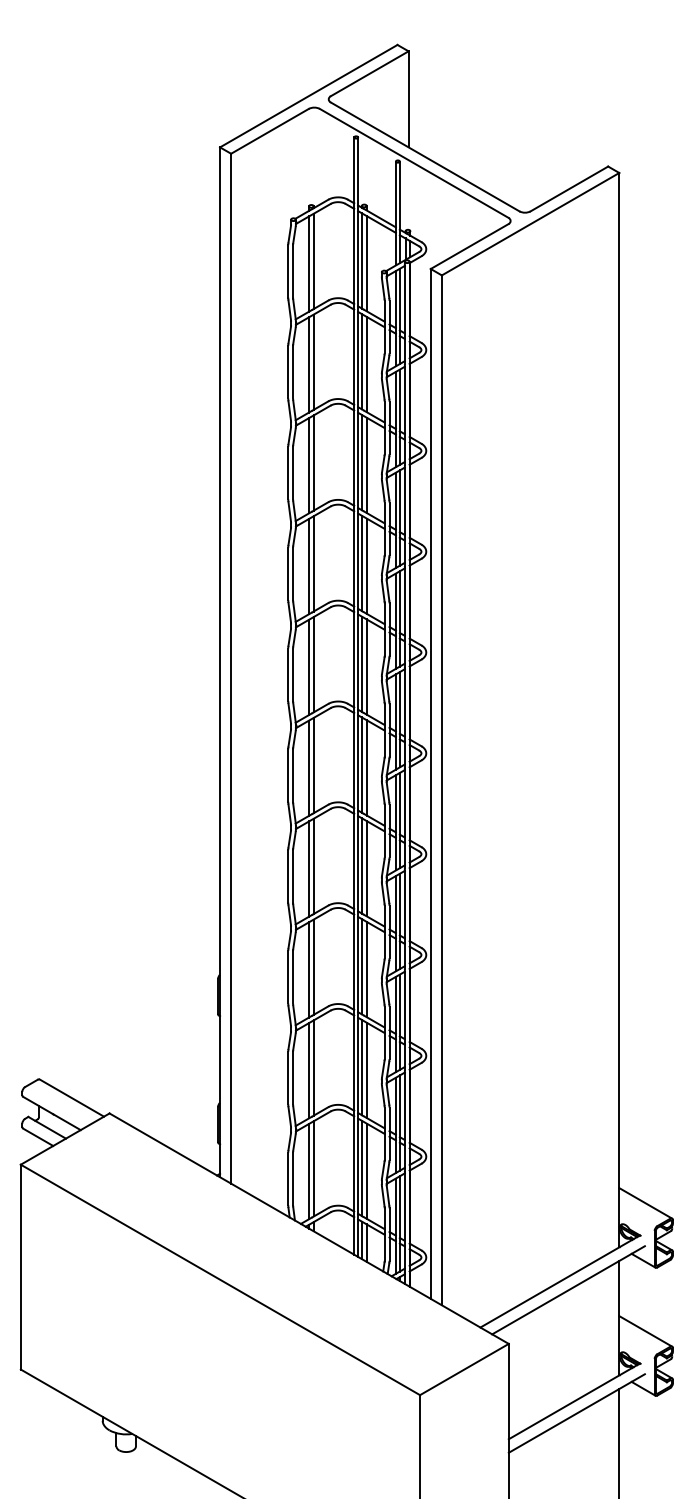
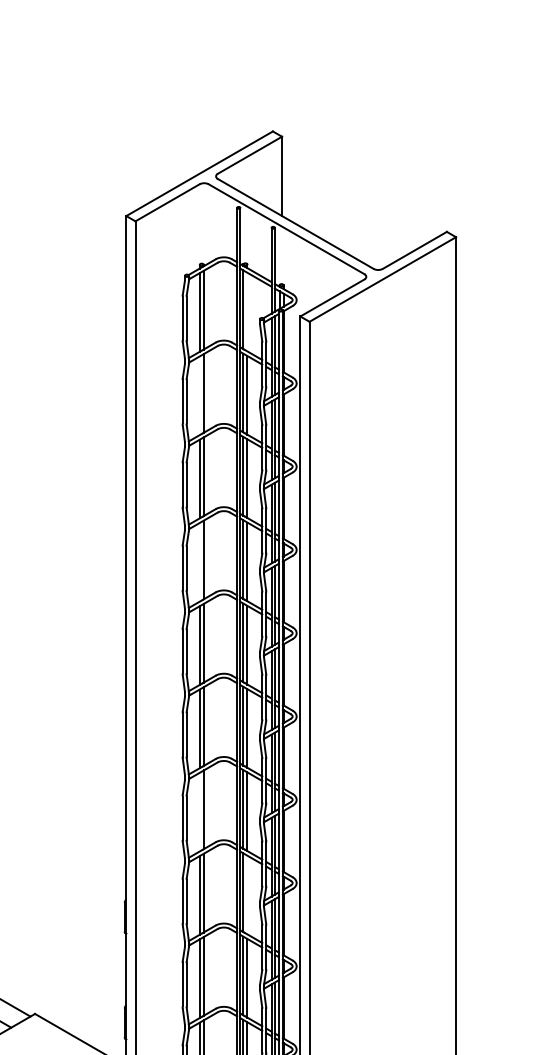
line: (366, 263) -> (247, 311), removed
line: (309, 364) -> (200, 395), removed
line: (309, 566) -> (200, 562), removed
line: (309, 868) -> (200, 811), removed
line: (366, 969) -> (247, 895), removed

